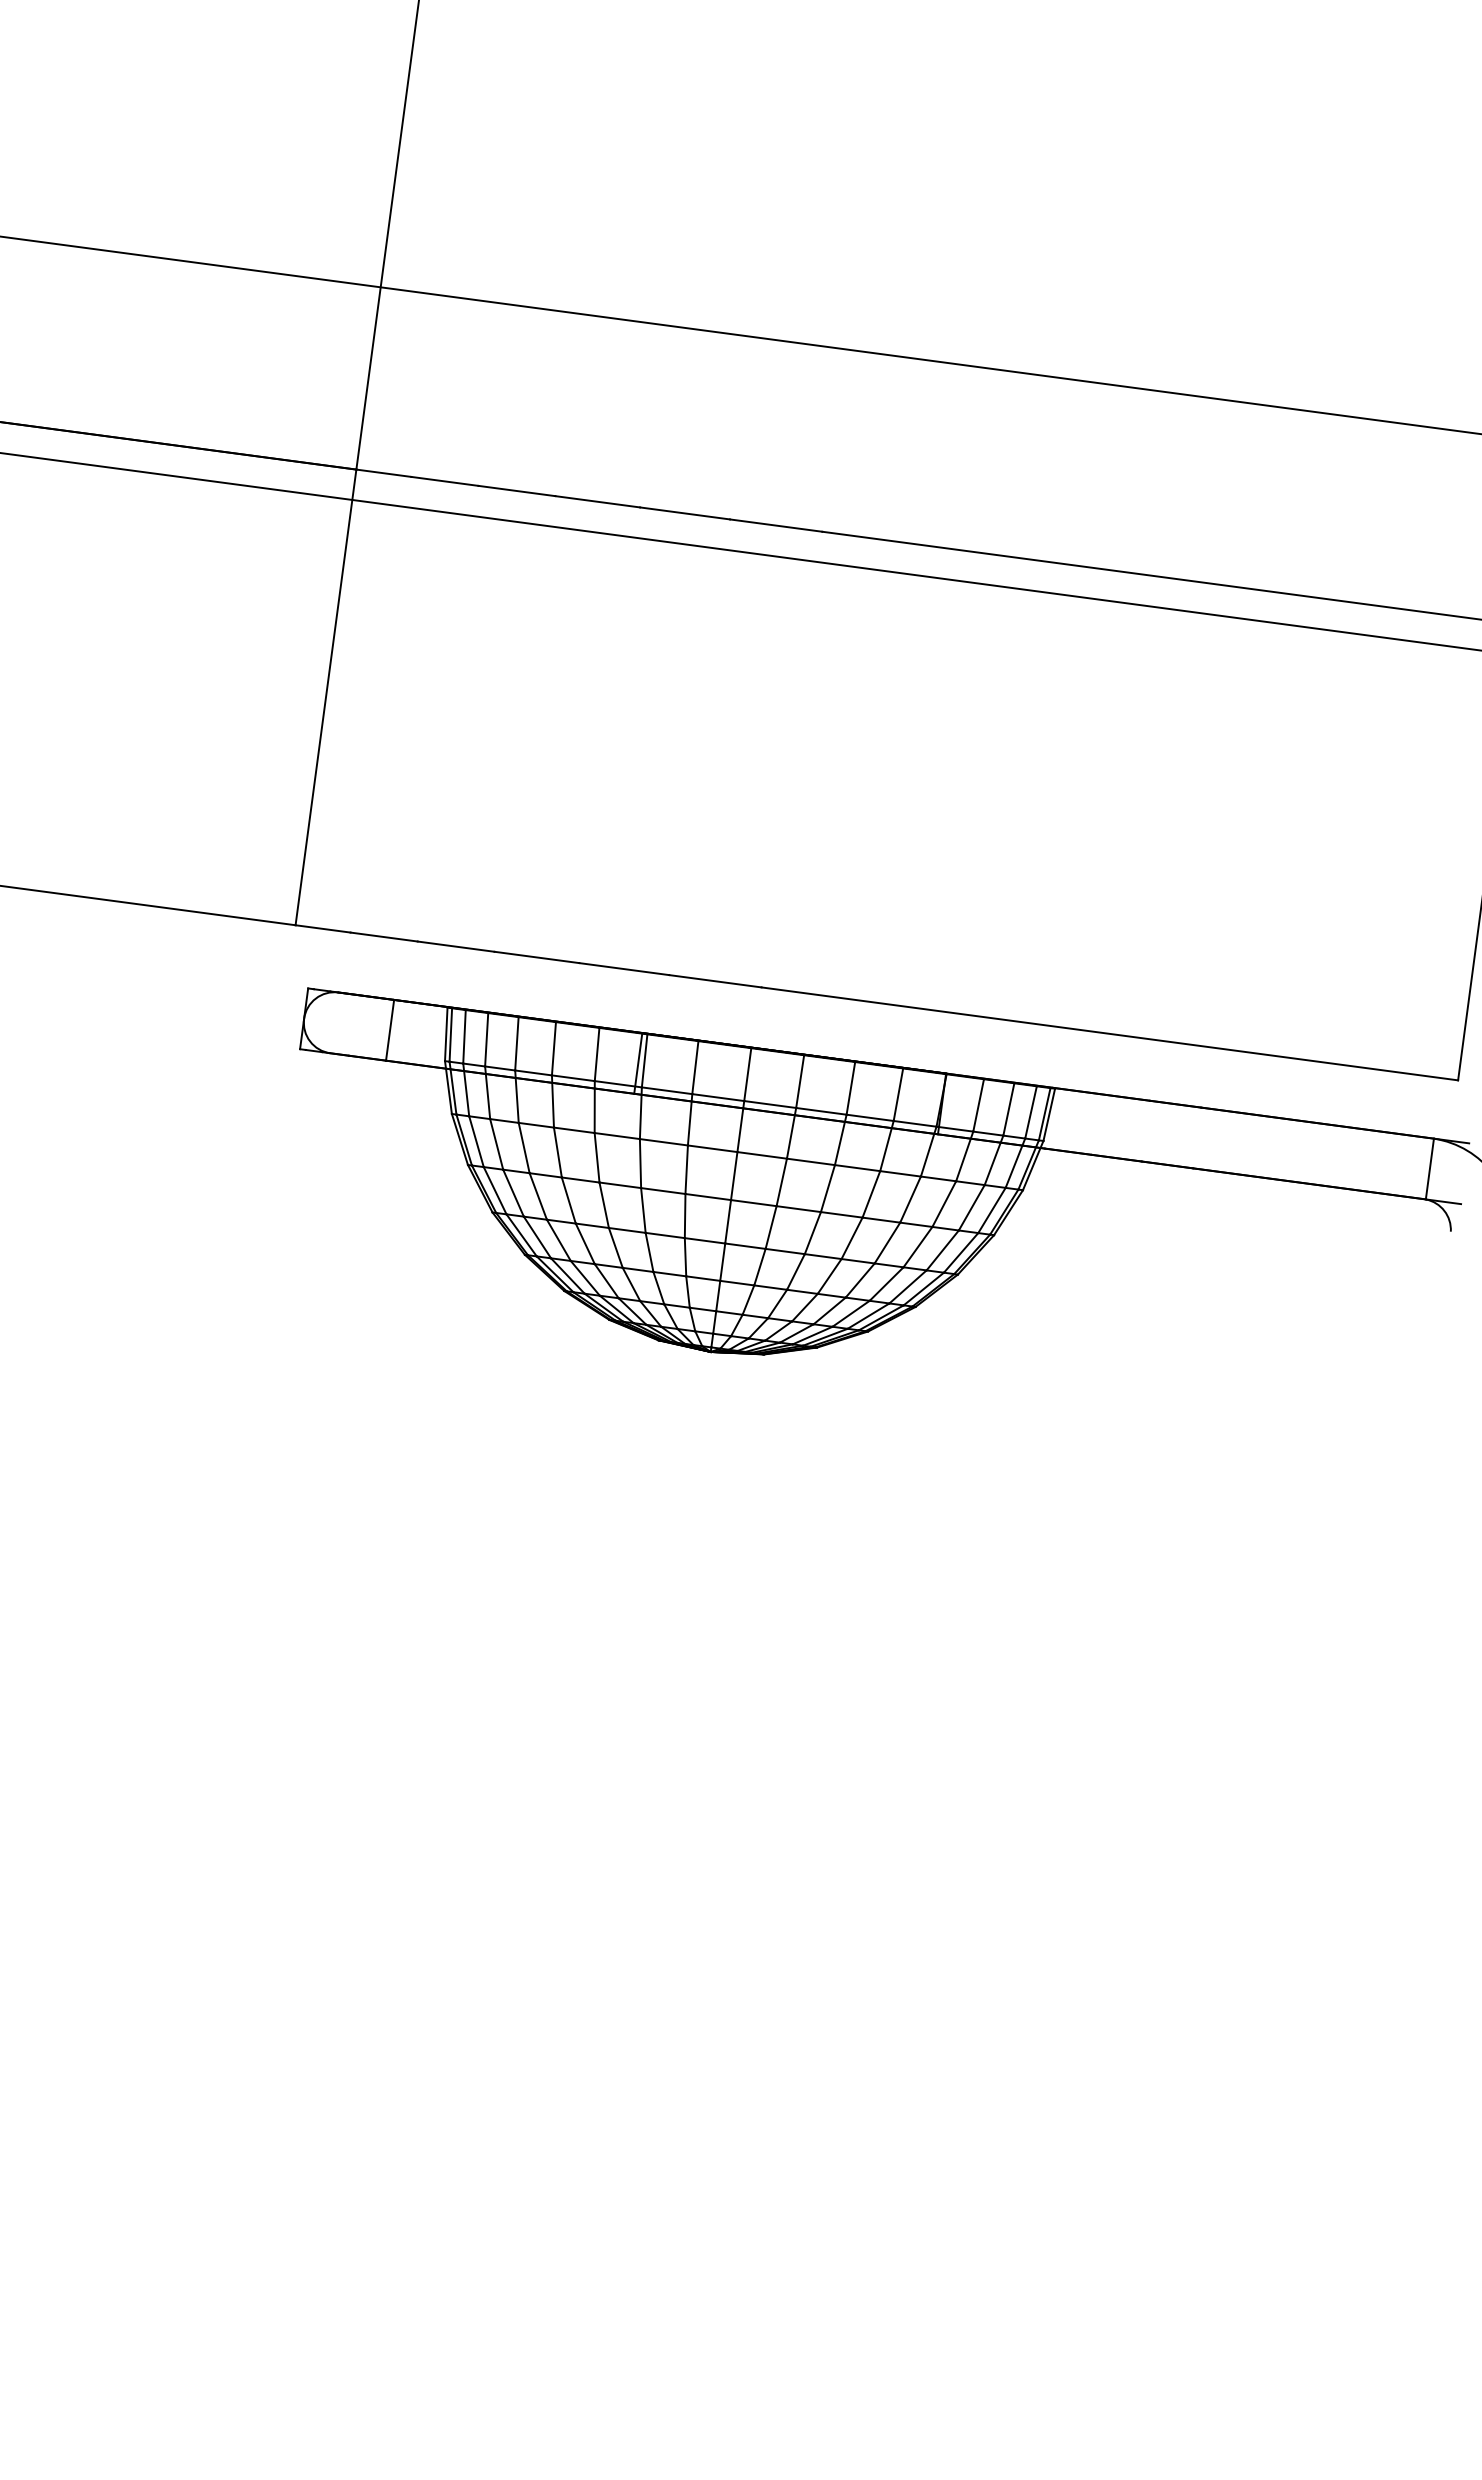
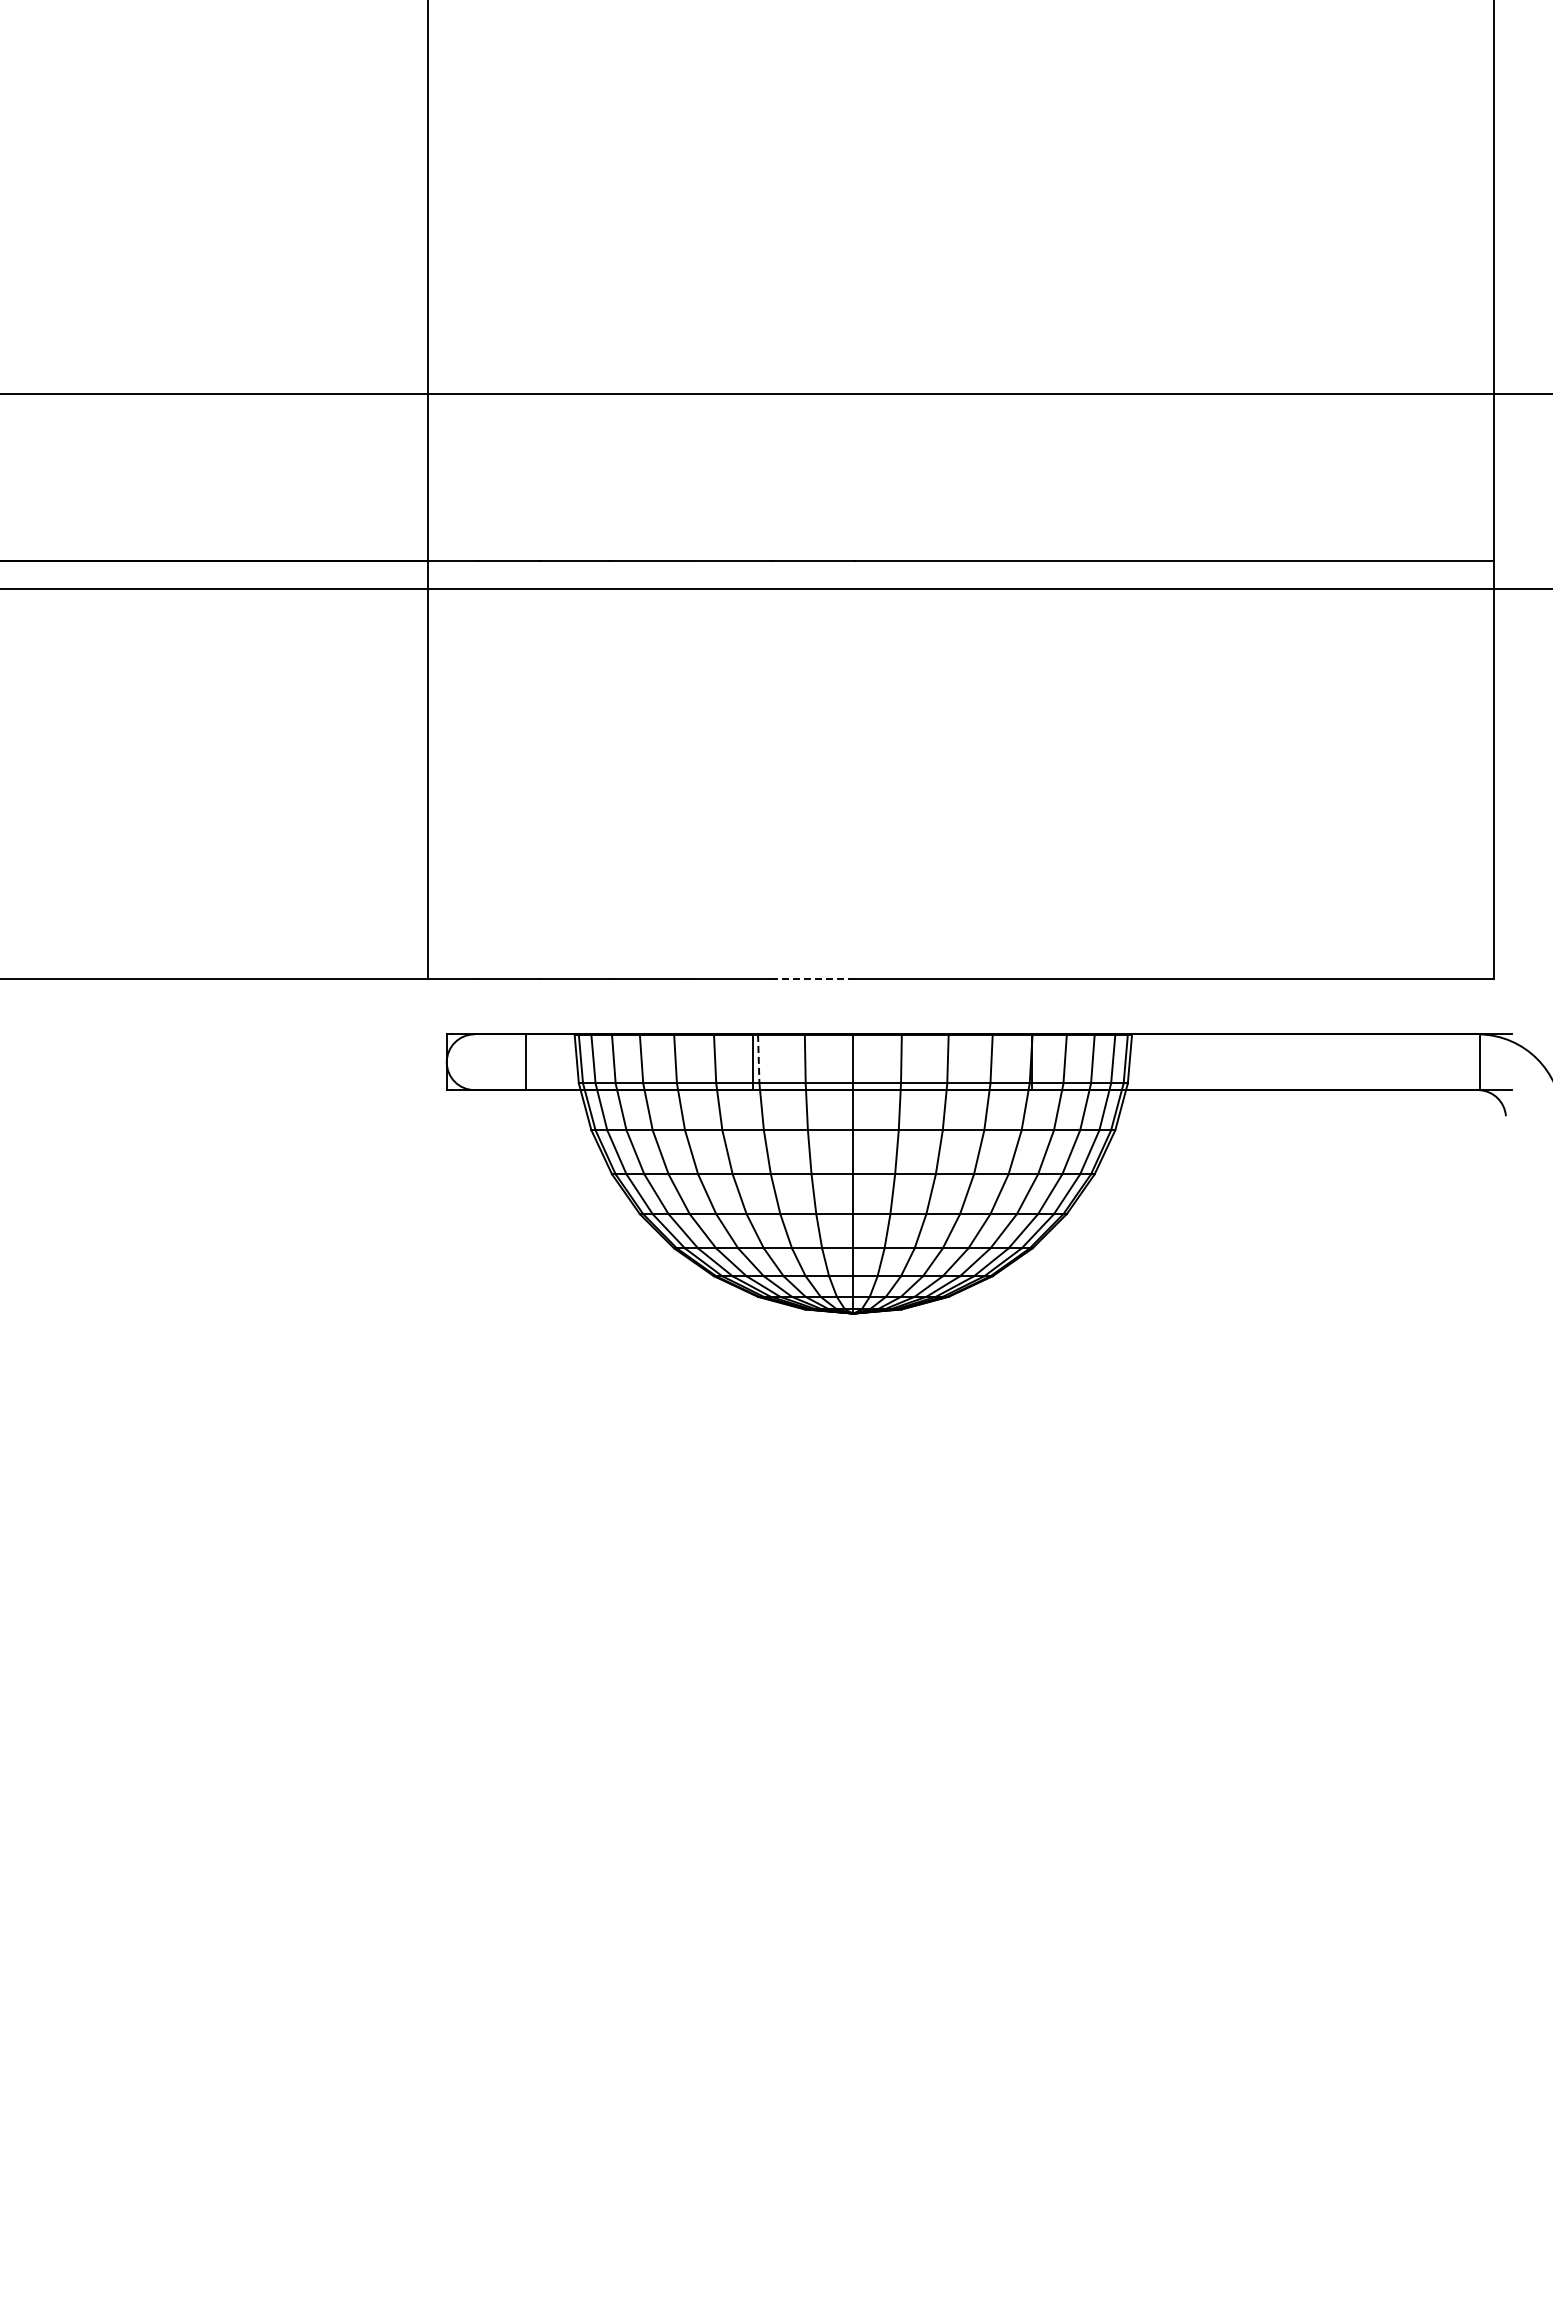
line: (714, 980) -> (812, 978), solid -> dashed
line: (644, 1061) -> (758, 1059), solid -> dashed

